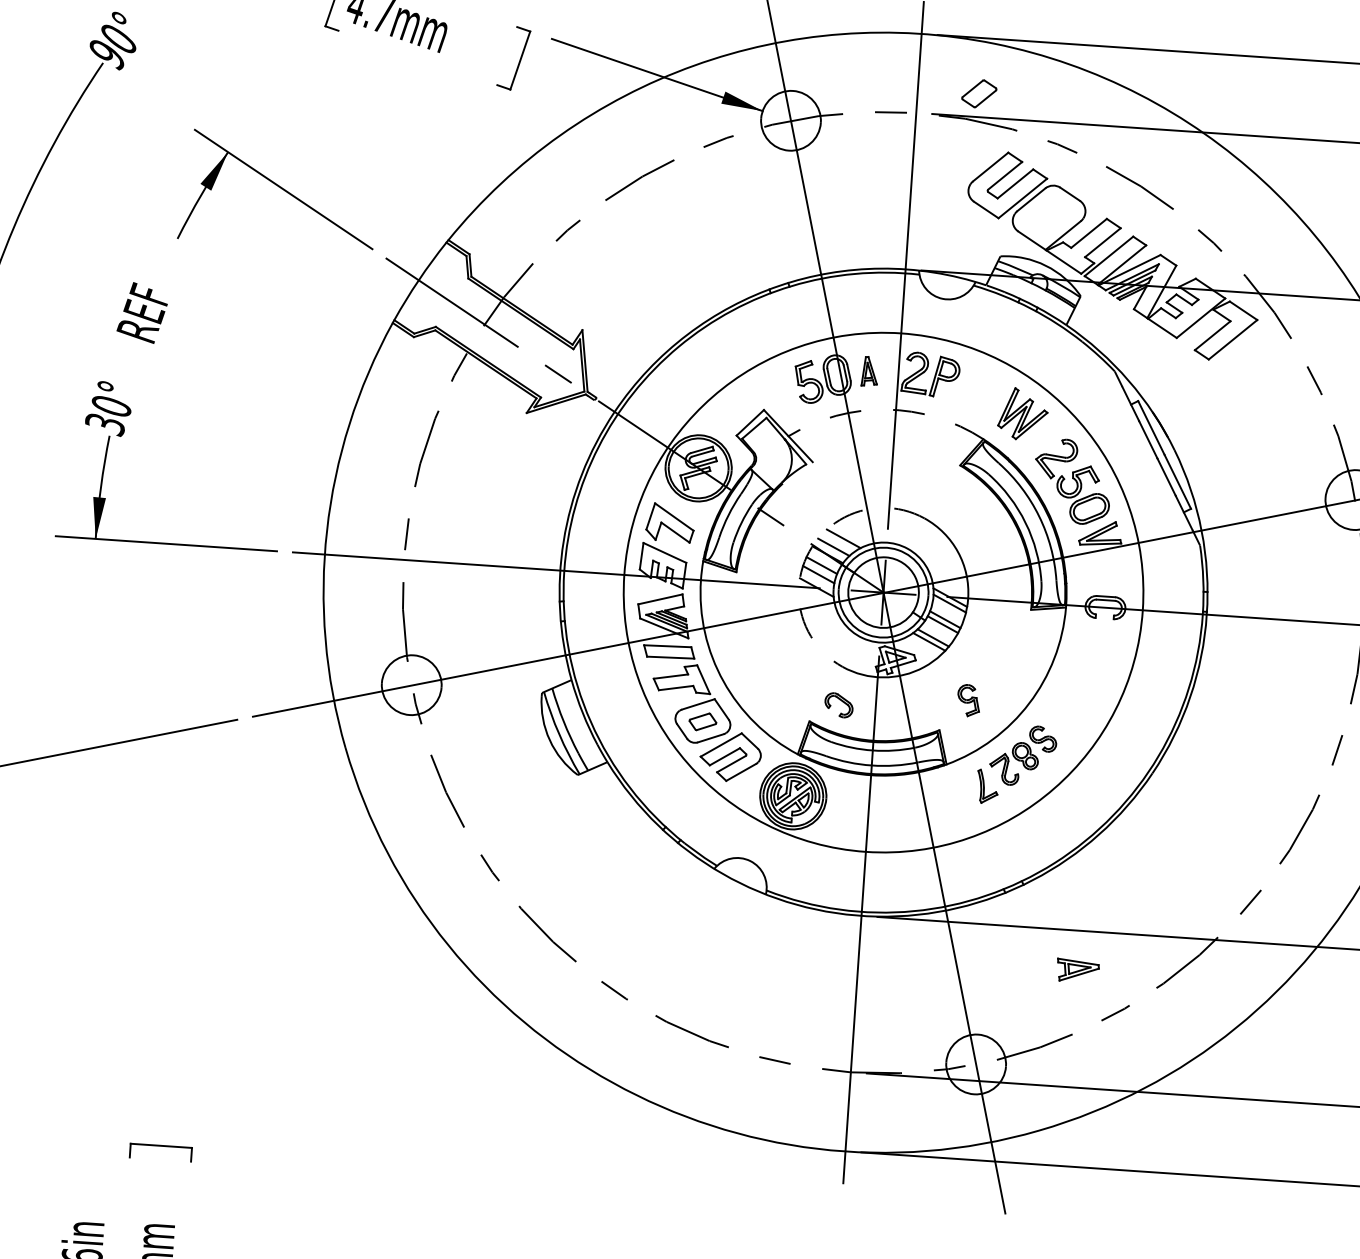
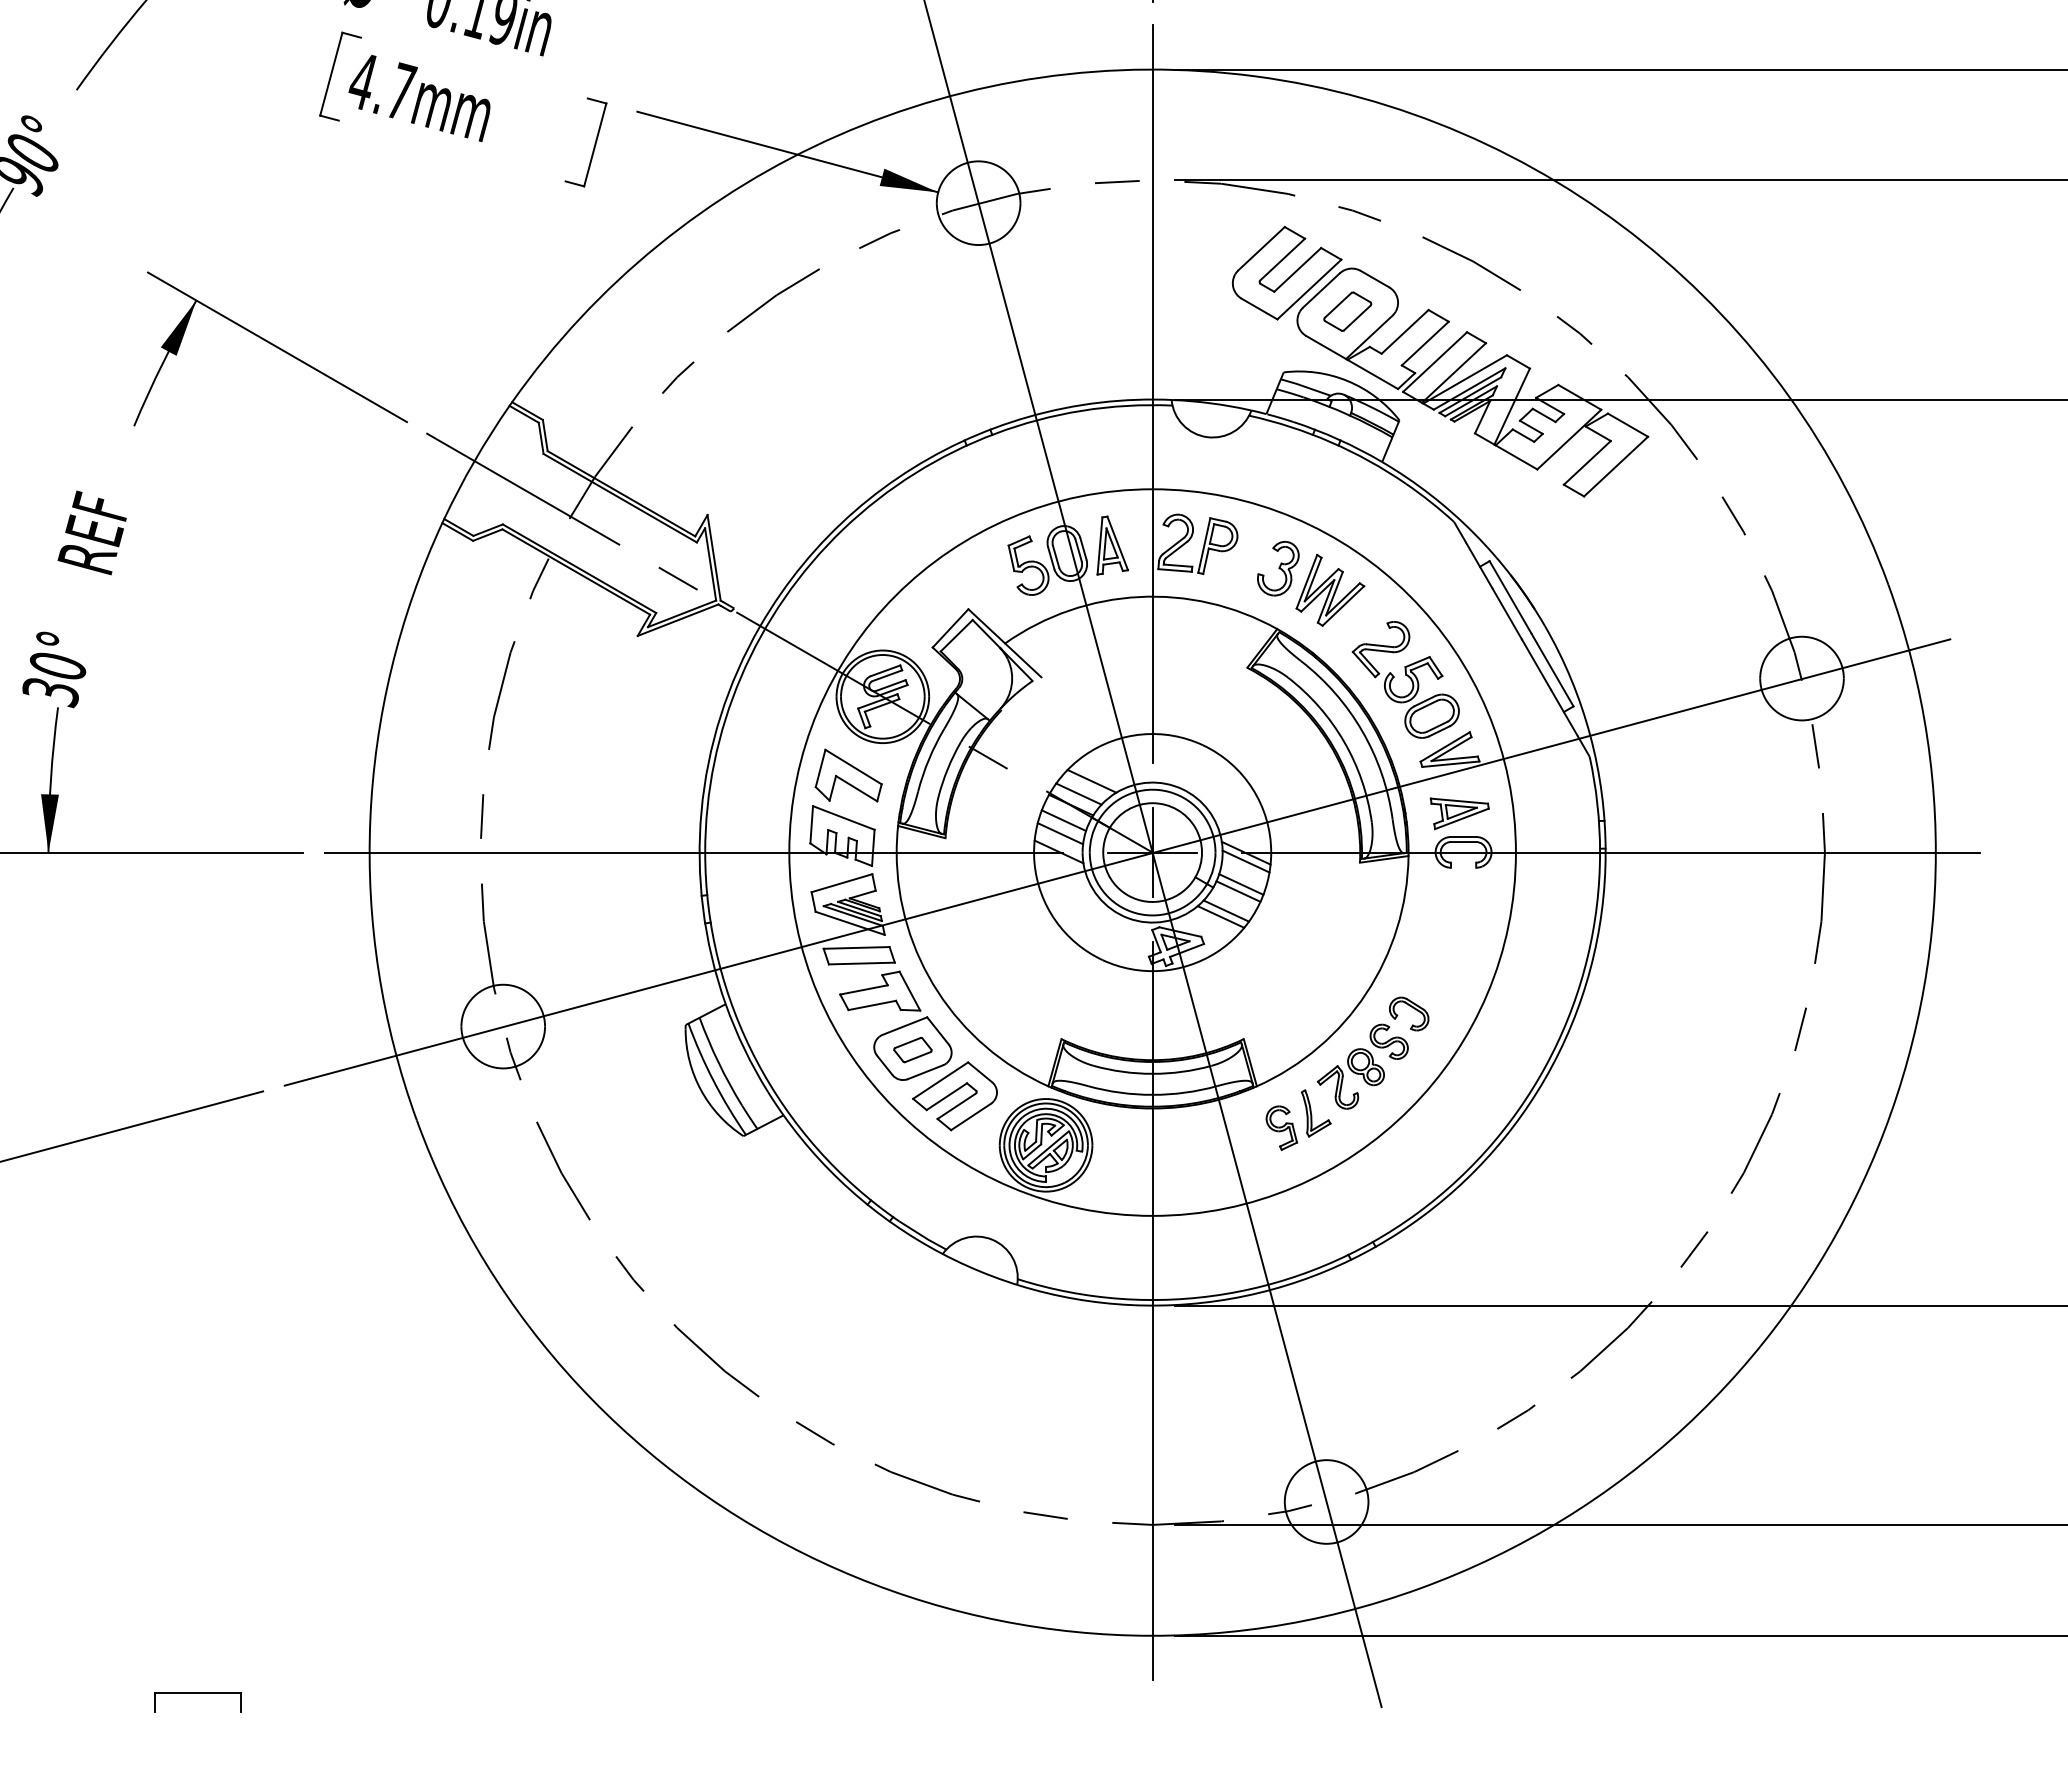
part: (979, 93) -> (1347, 311), moved
part: (869, 371) -> (1112, 545), size x1.43
part: (987, 396) -> (1278, 568), added
arc: (886, 409) -> (1139, 597), dashed -> solid
arc: (809, 551) -> (1045, 802), dashed -> solid
part: (968, 700) -> (1281, 1127), moved
part: (839, 704) -> (1409, 1013), moved
part: (1077, 970) -> (1459, 813), moved

